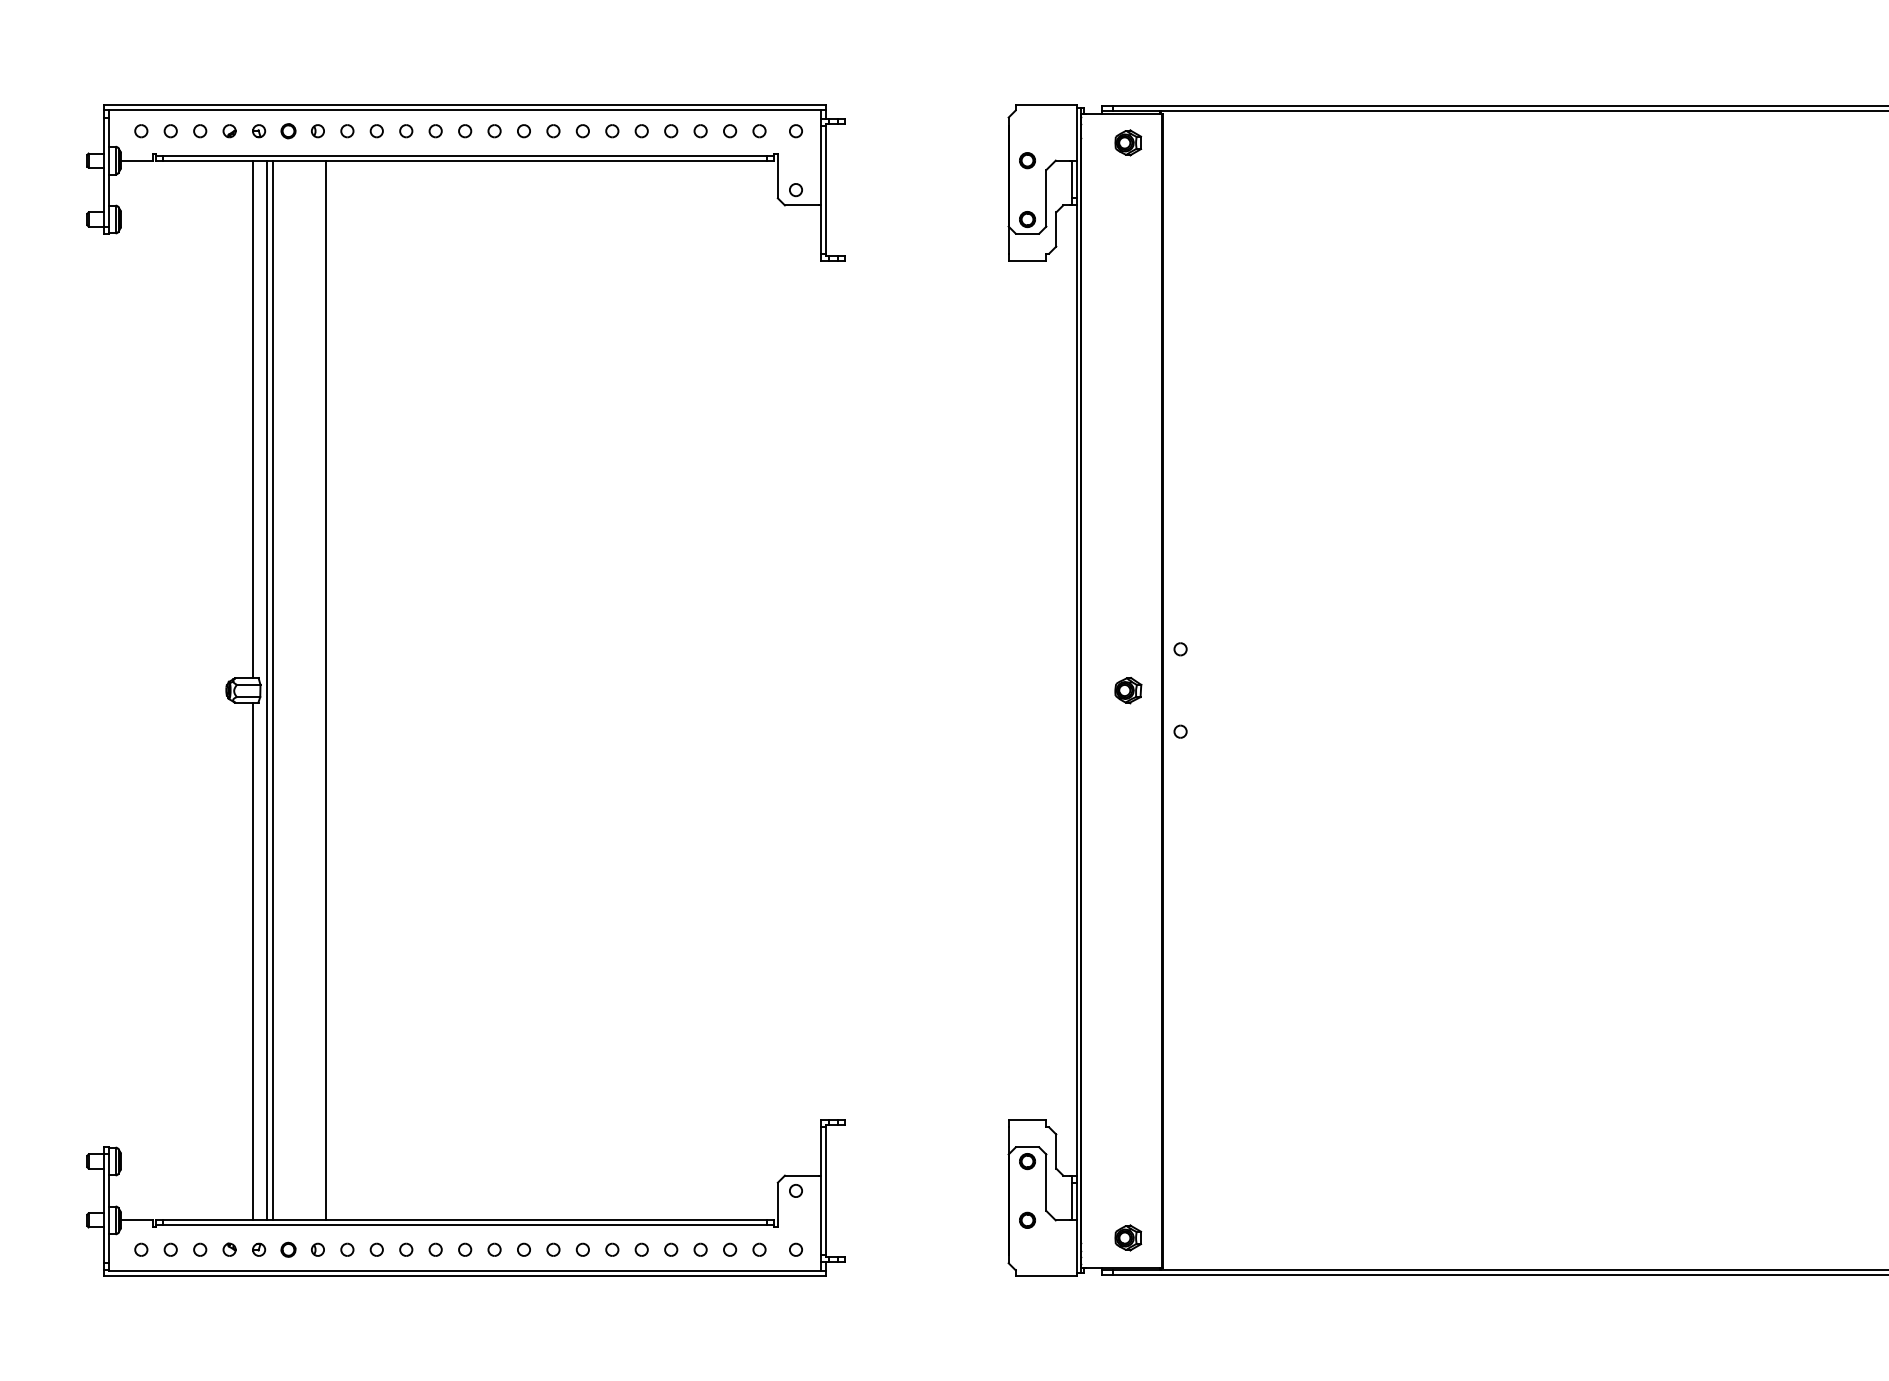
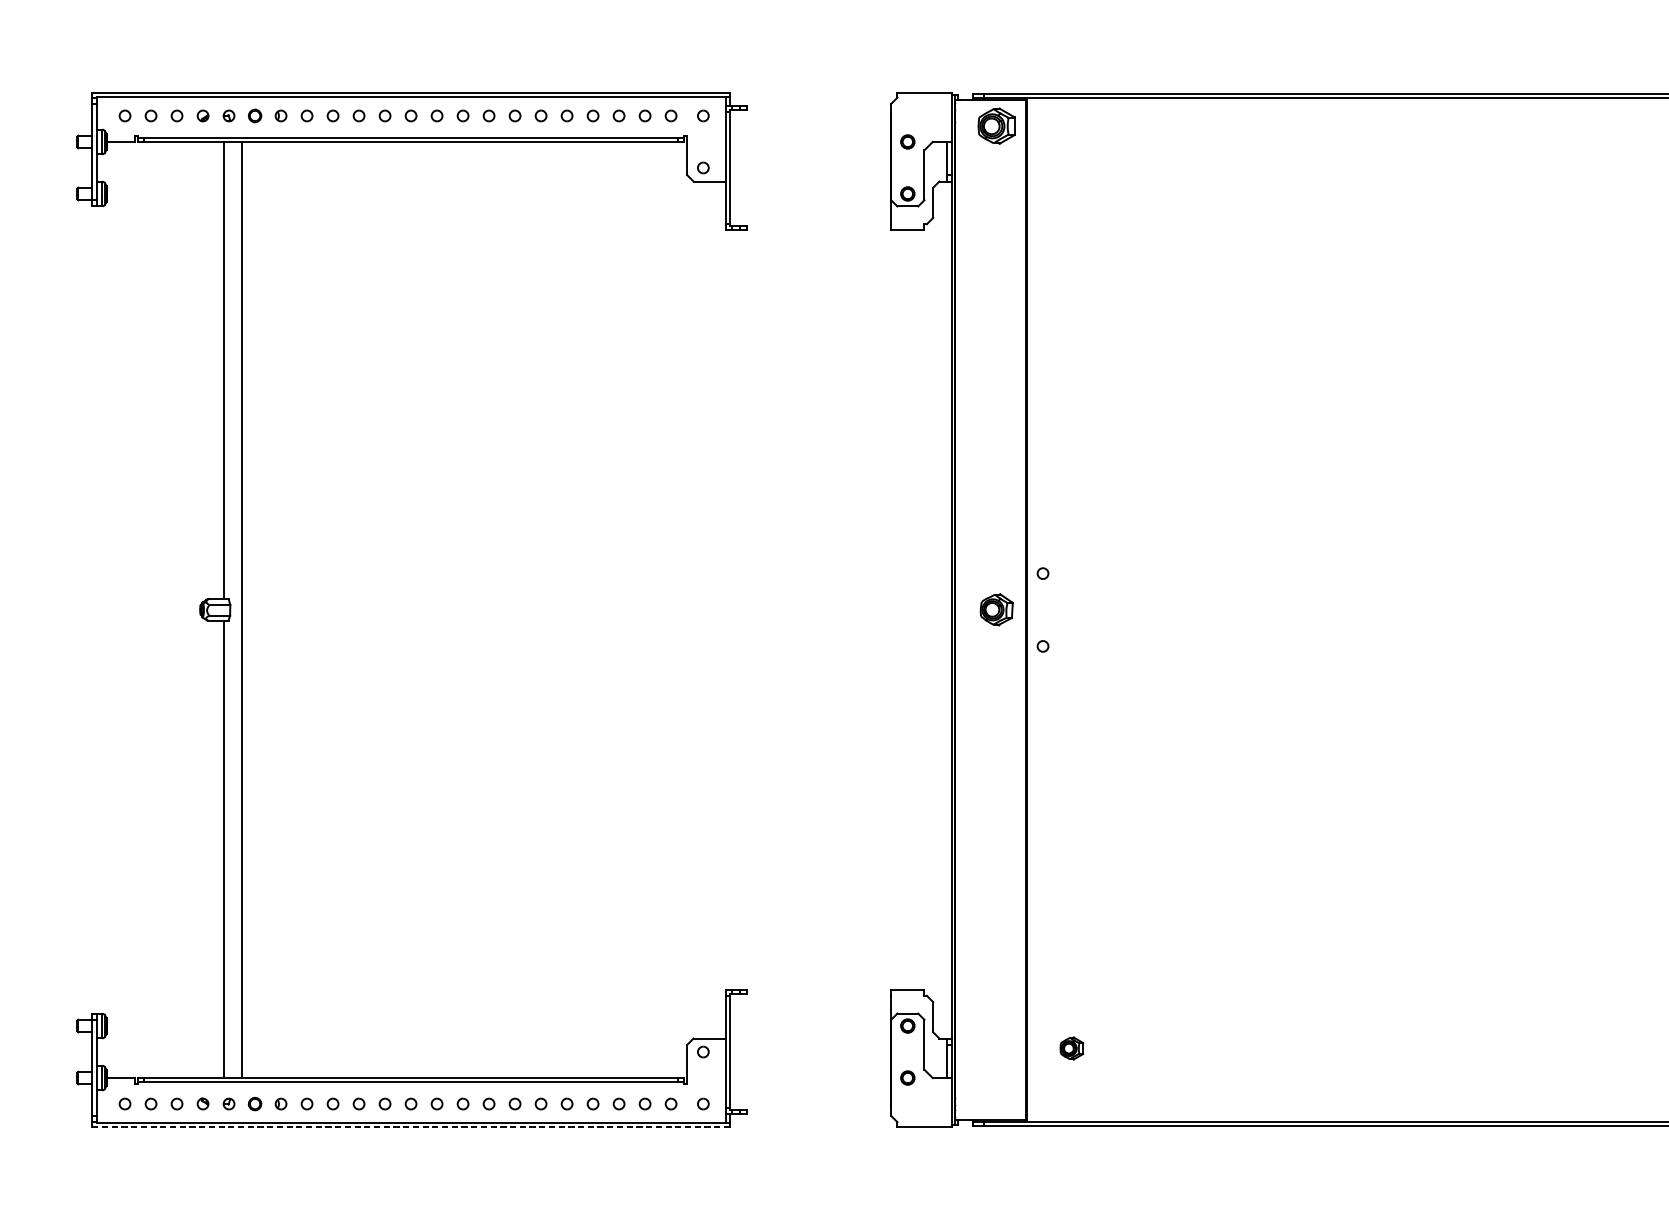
part: (1128, 142) -> (997, 125), size x1.6
line: (267, 690) -> (236, 610), removed
line: (326, 690) -> (288, 610), removed
part: (1128, 690) -> (997, 610), size x1.4
part: (1128, 1237) -> (1072, 1048), moved
line: (465, 1275) -> (411, 1126), solid -> dashed

